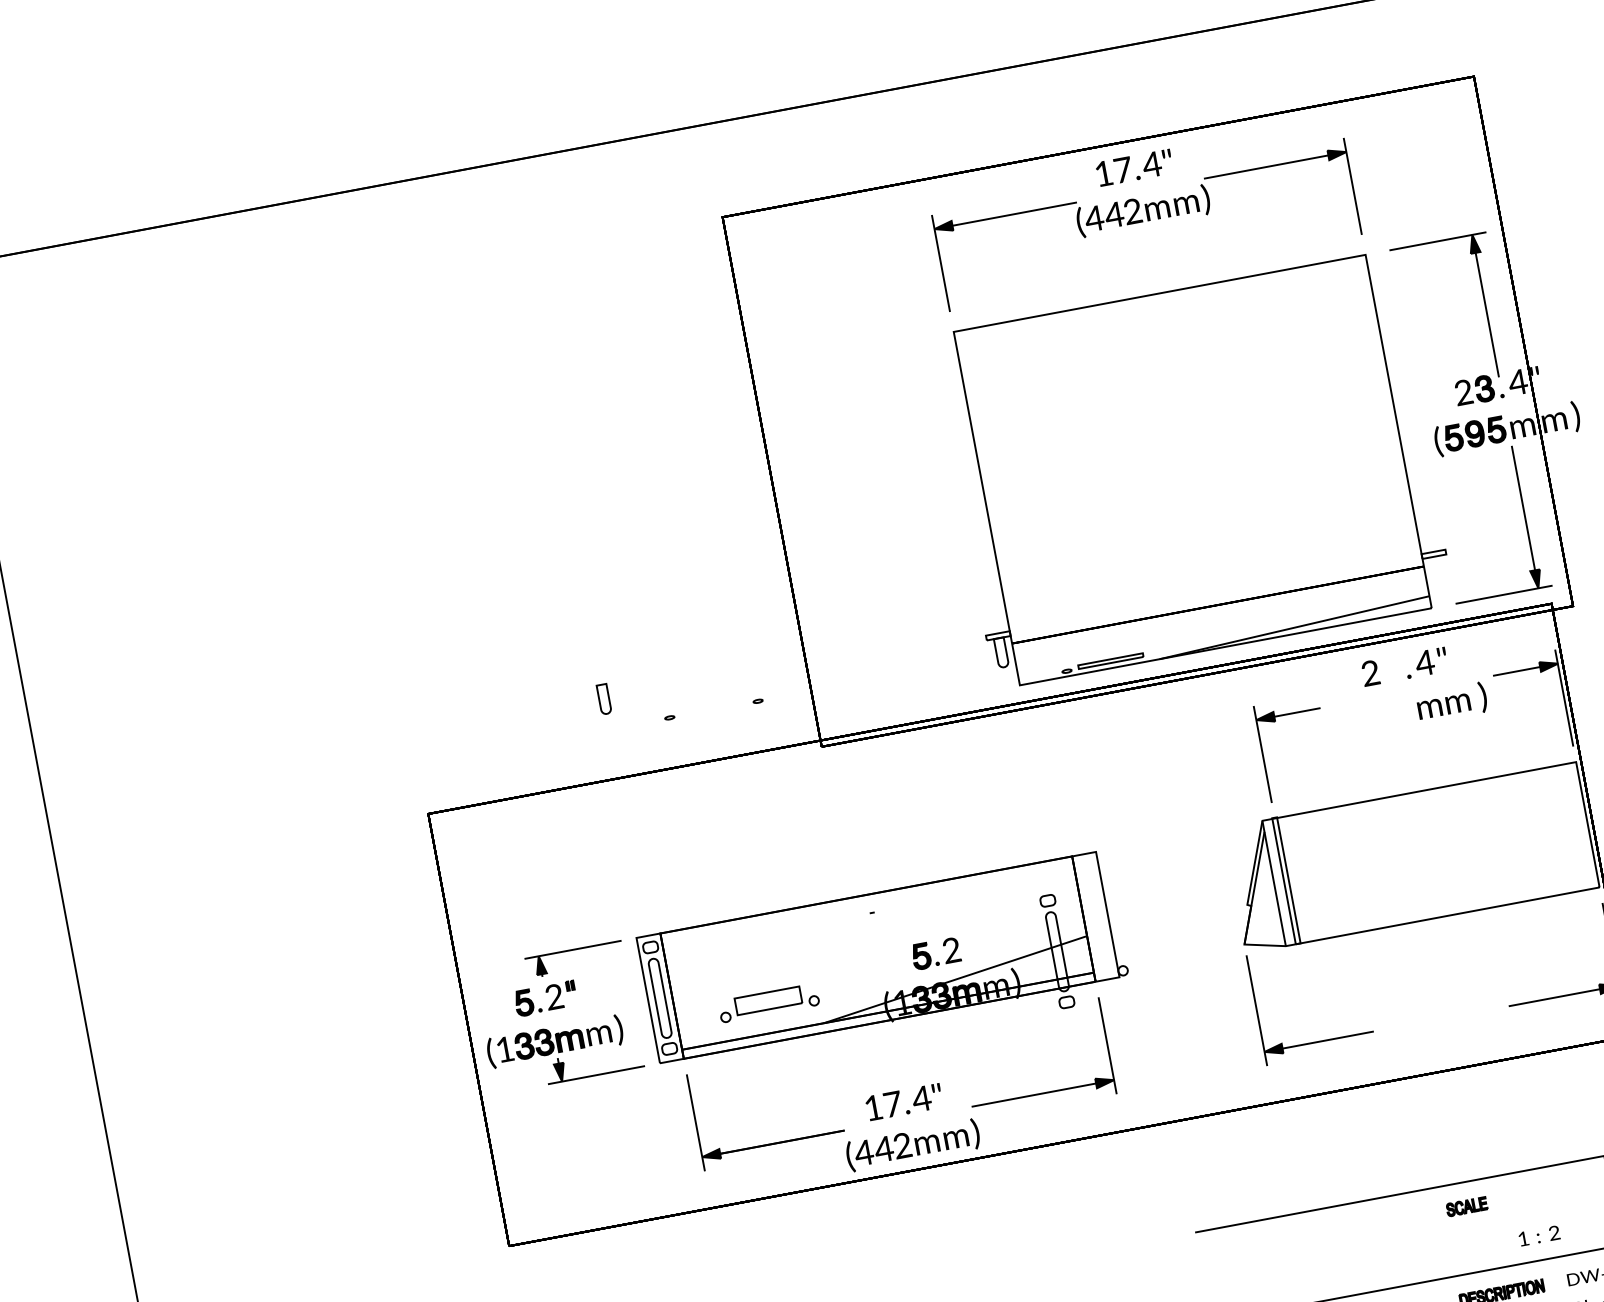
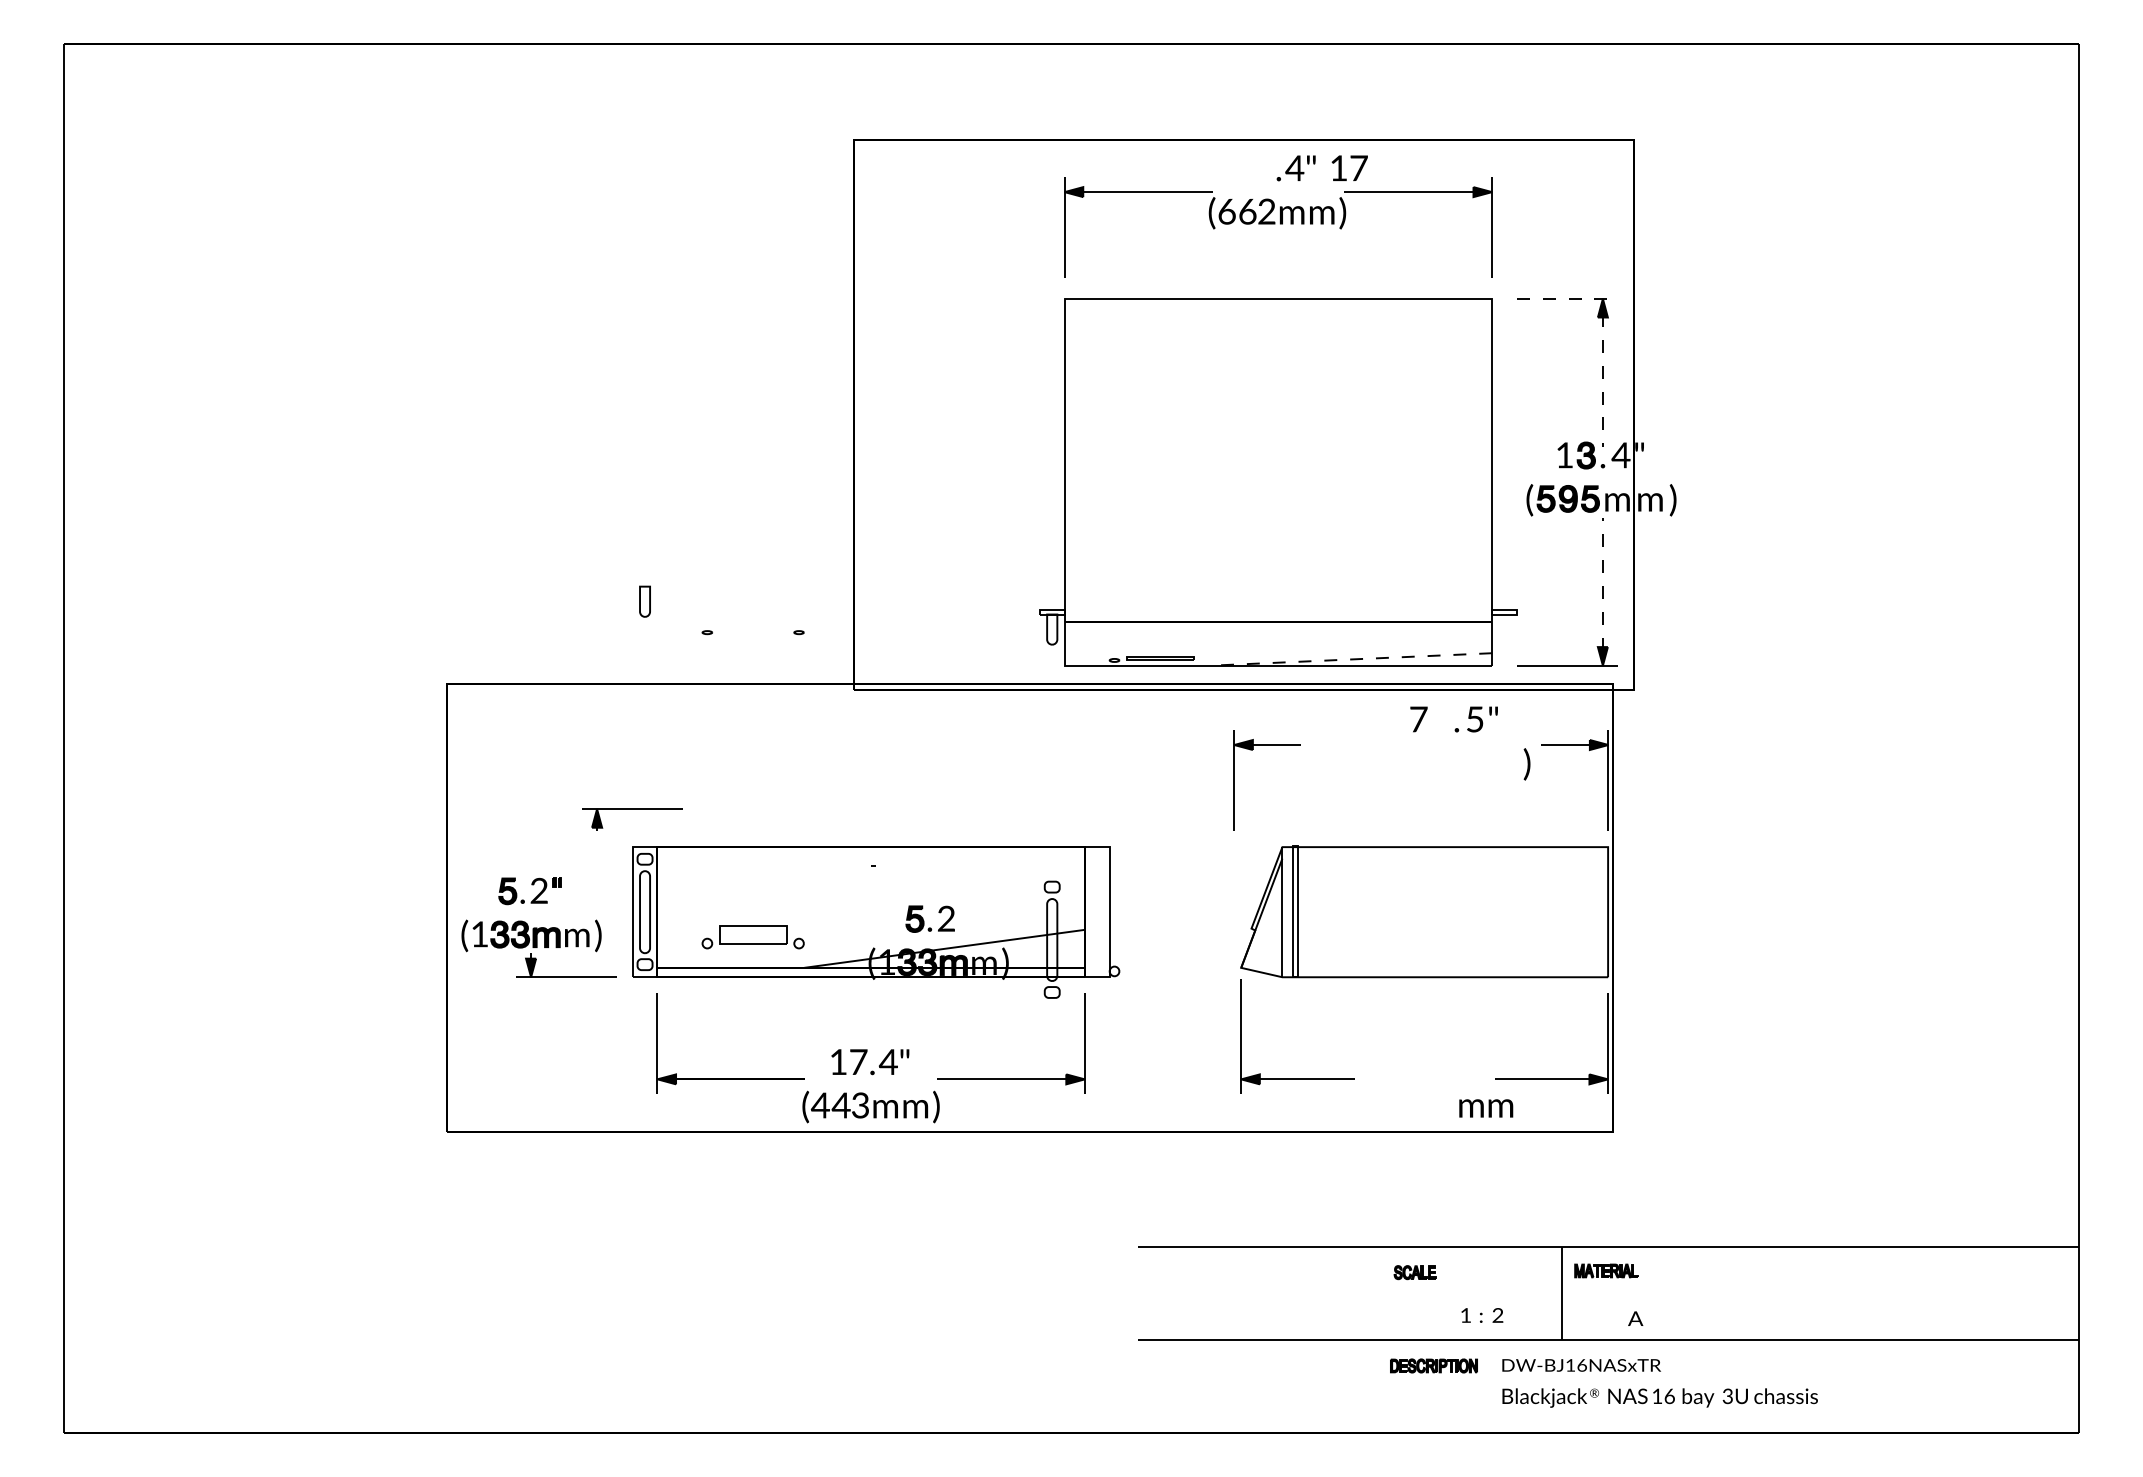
text: (1113, 170) -> (1349, 167), moved
text: (1104, 216) -> (1237, 211), (44 -> (66
line: (1438, 240) -> (1567, 298), solid -> dashed
line: (1486, 313) -> (1602, 380), solid -> dashed
text: (1463, 392) -> (1564, 455), 2 -> 1
line: (1523, 509) -> (1602, 583), solid -> dashed
line: (1294, 627) -> (1350, 659), solid -> dashed
text: (1424, 663) -> (1474, 719), 4 -> 5
text: (1370, 673) -> (1418, 719), 2 -> 7
text: (1444, 706) -> (1486, 1108), moved
part: (1263, 754) -> (1234, 780), moved
part: (572, 950) -> (632, 809), moved
text: (902, 1146) -> (860, 1106), 2m -> 3m

